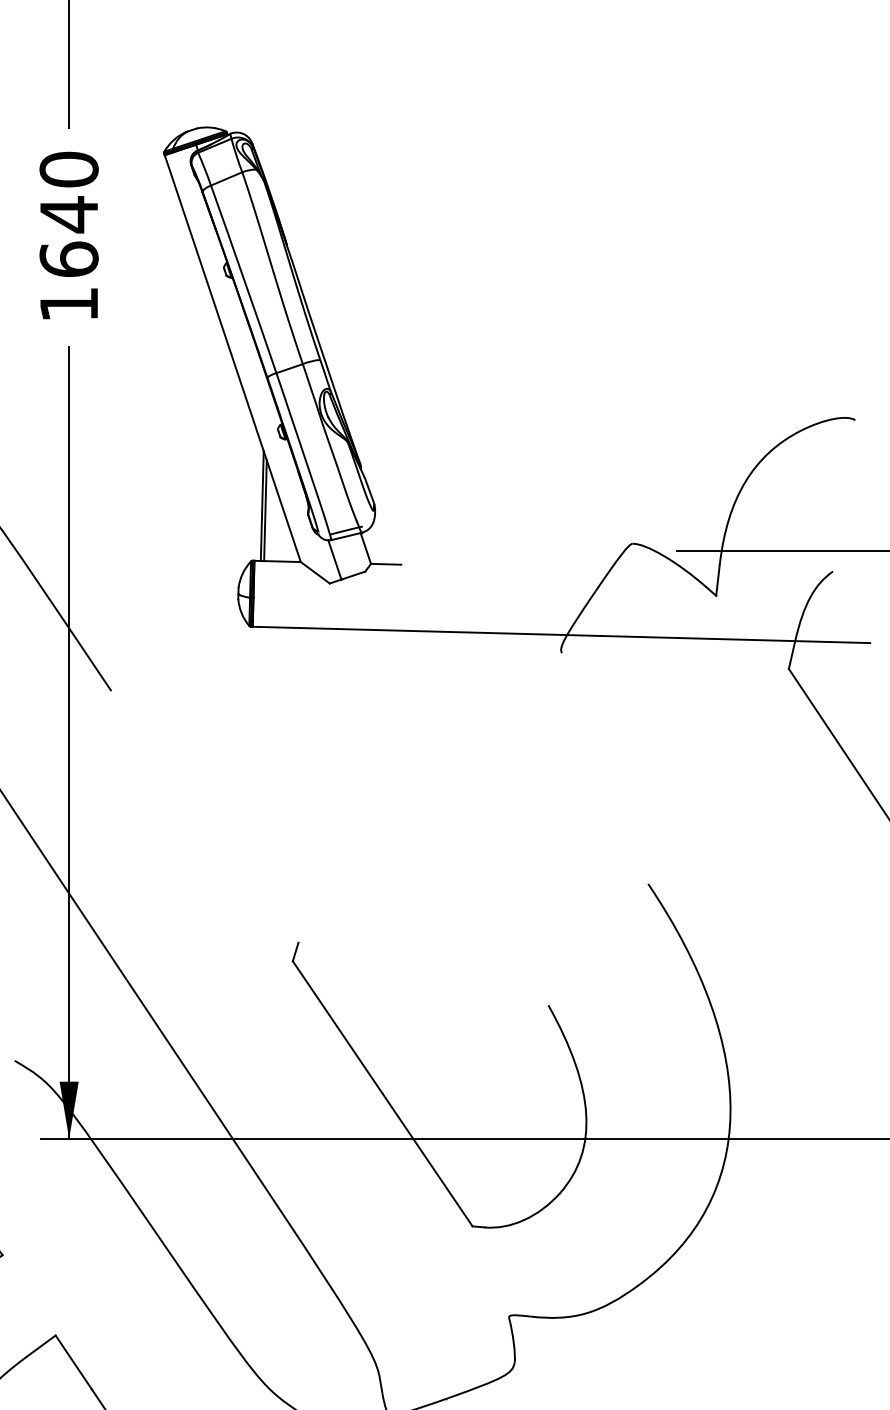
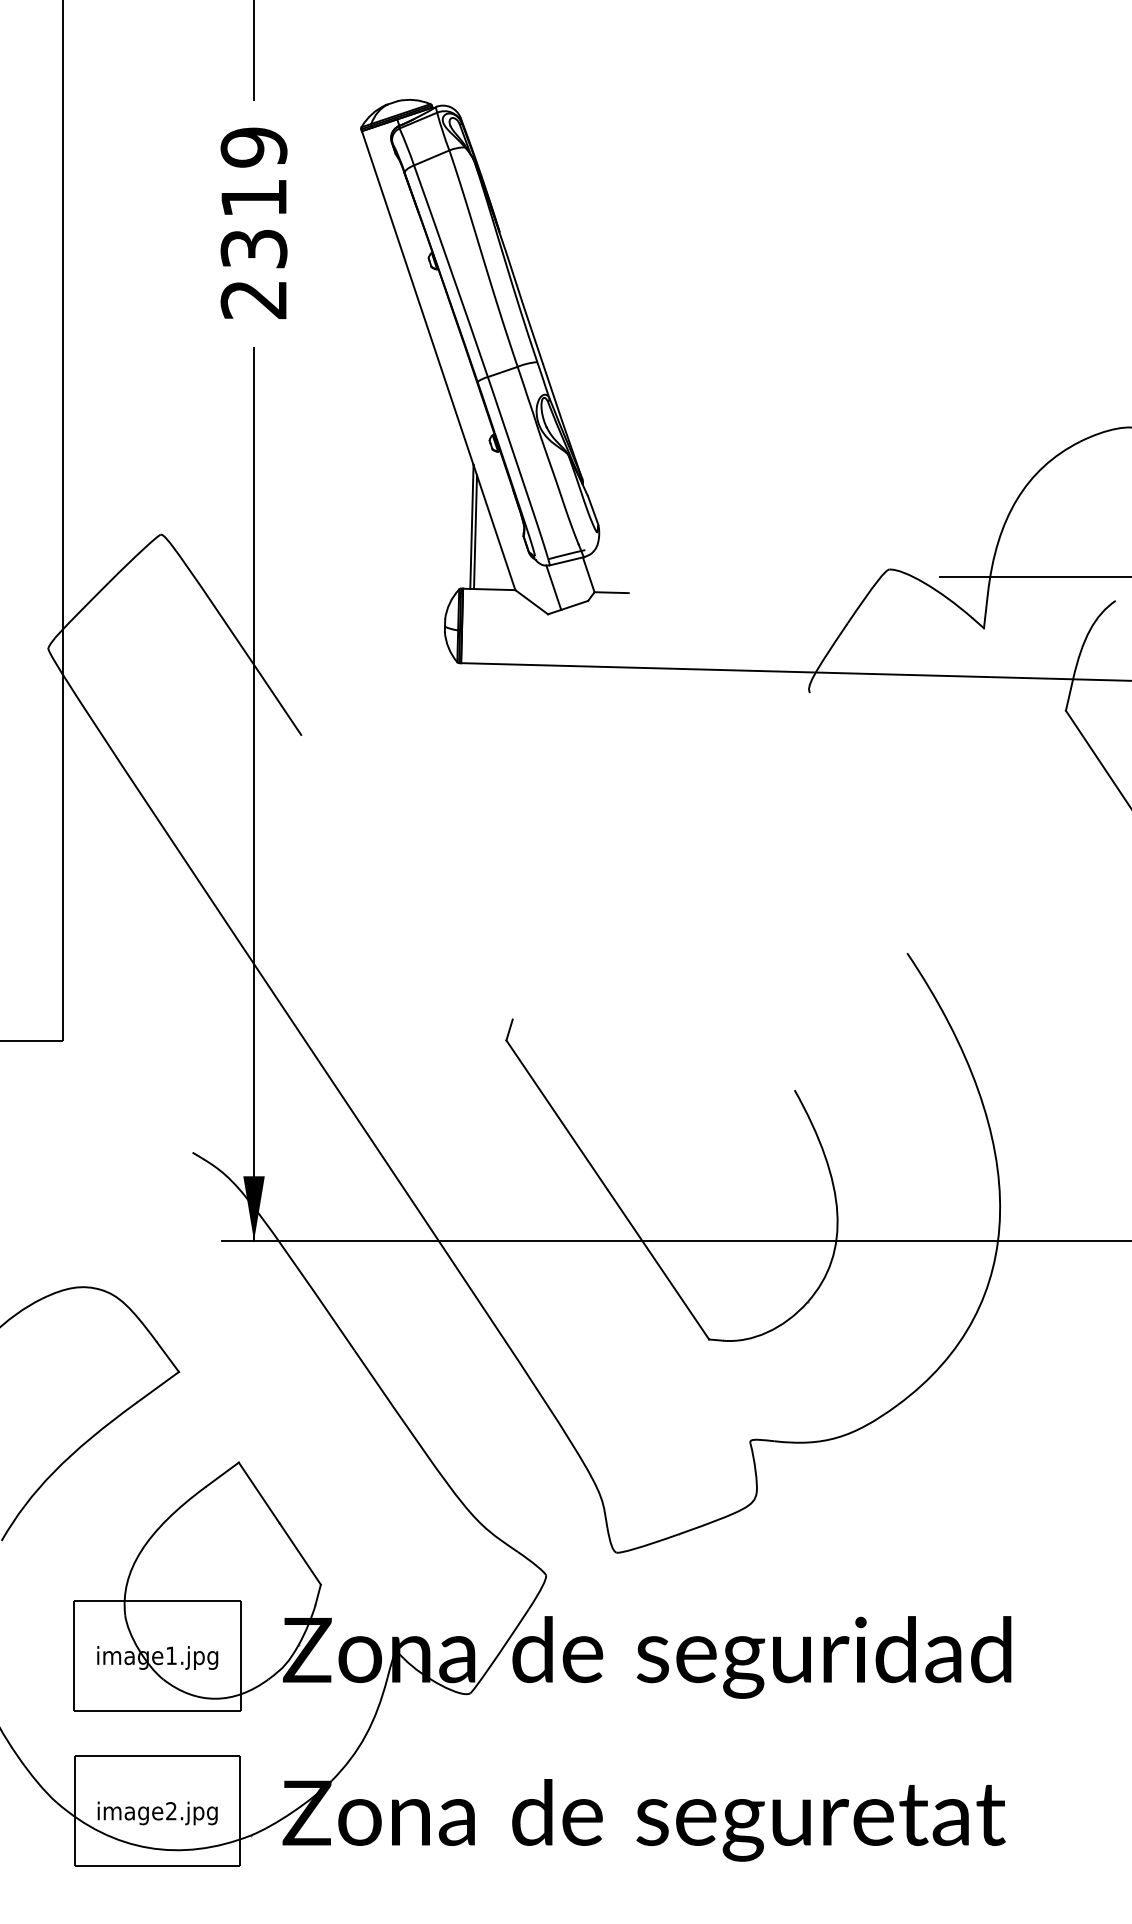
text: (68, 237) -> (253, 223), 1640 -> 2319

